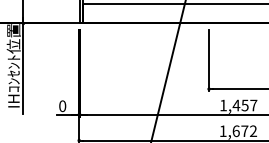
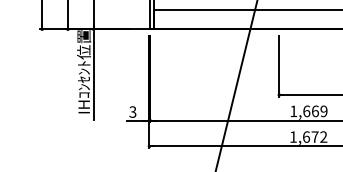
text: (62, 105) -> (132, 111), 0 -> 3
text: (244, 105) -> (314, 111), 1,457 -> 1,669

